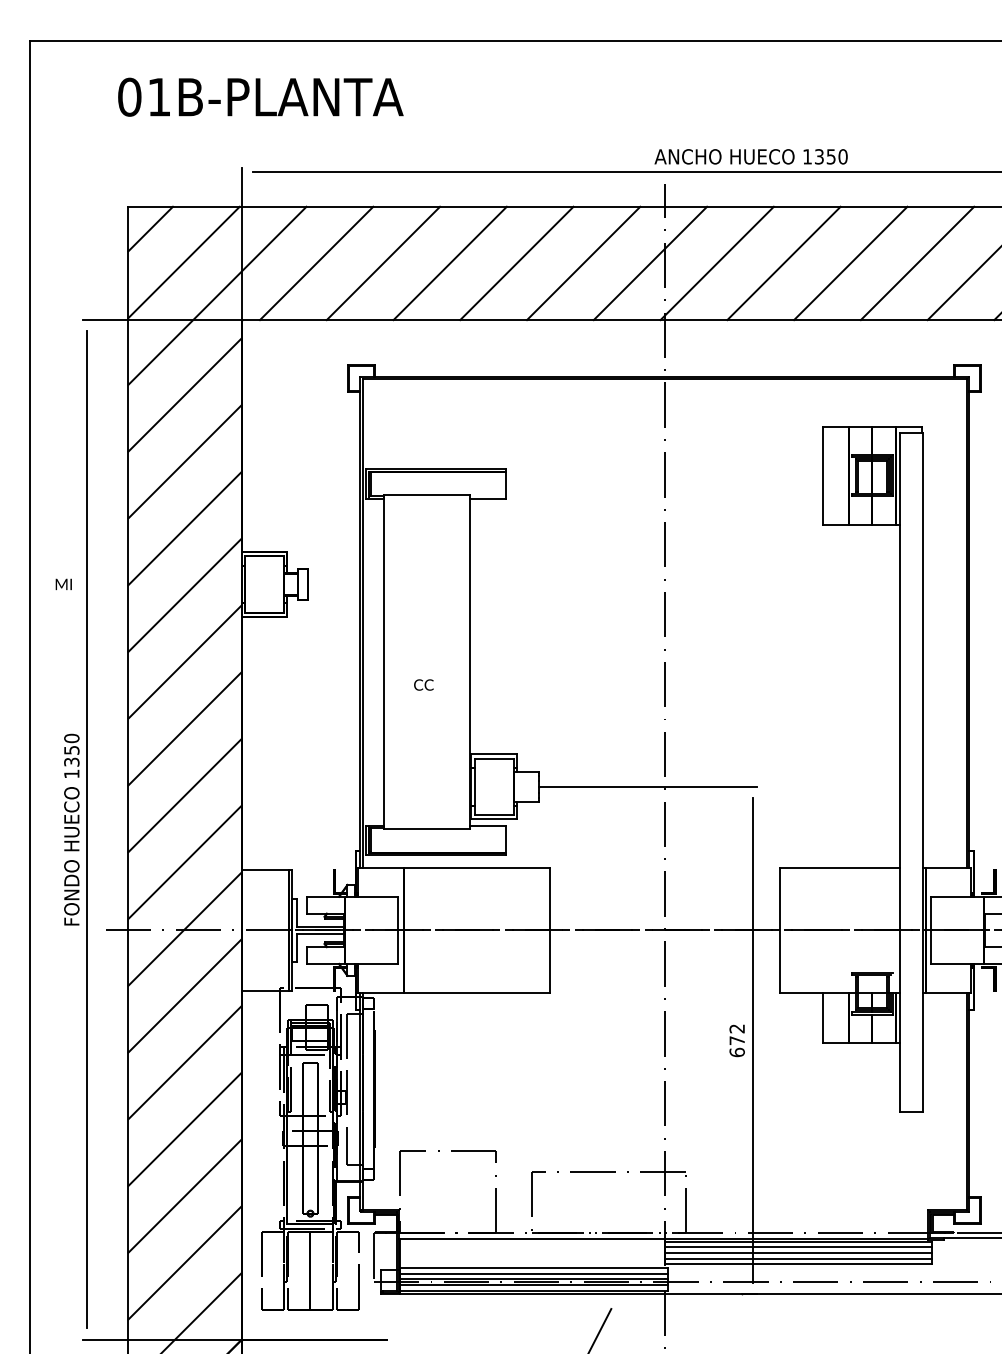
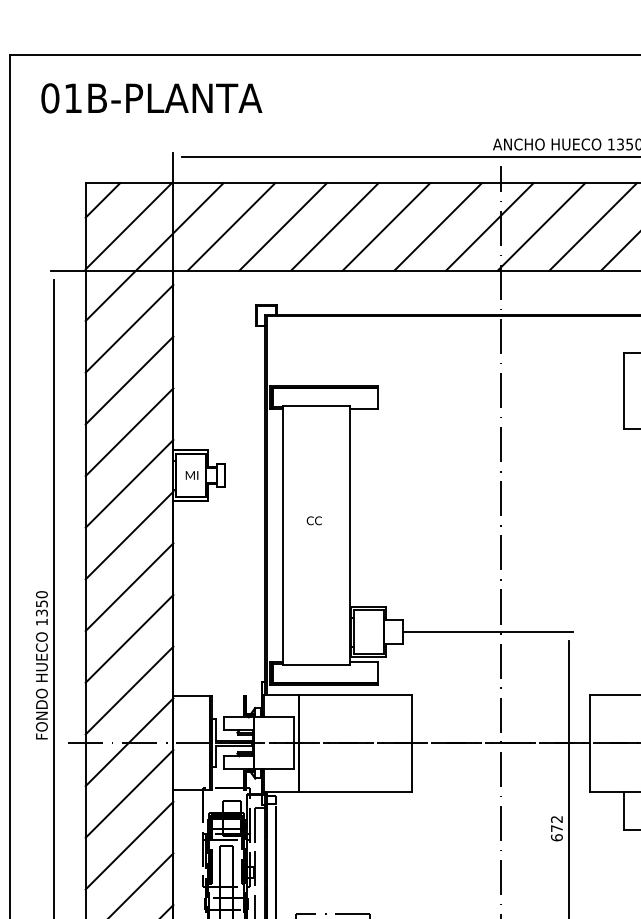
text: (260, 96) -> (151, 97), moved
text: (63, 584) -> (191, 475), moved
text: (423, 684) -> (314, 520), moved

